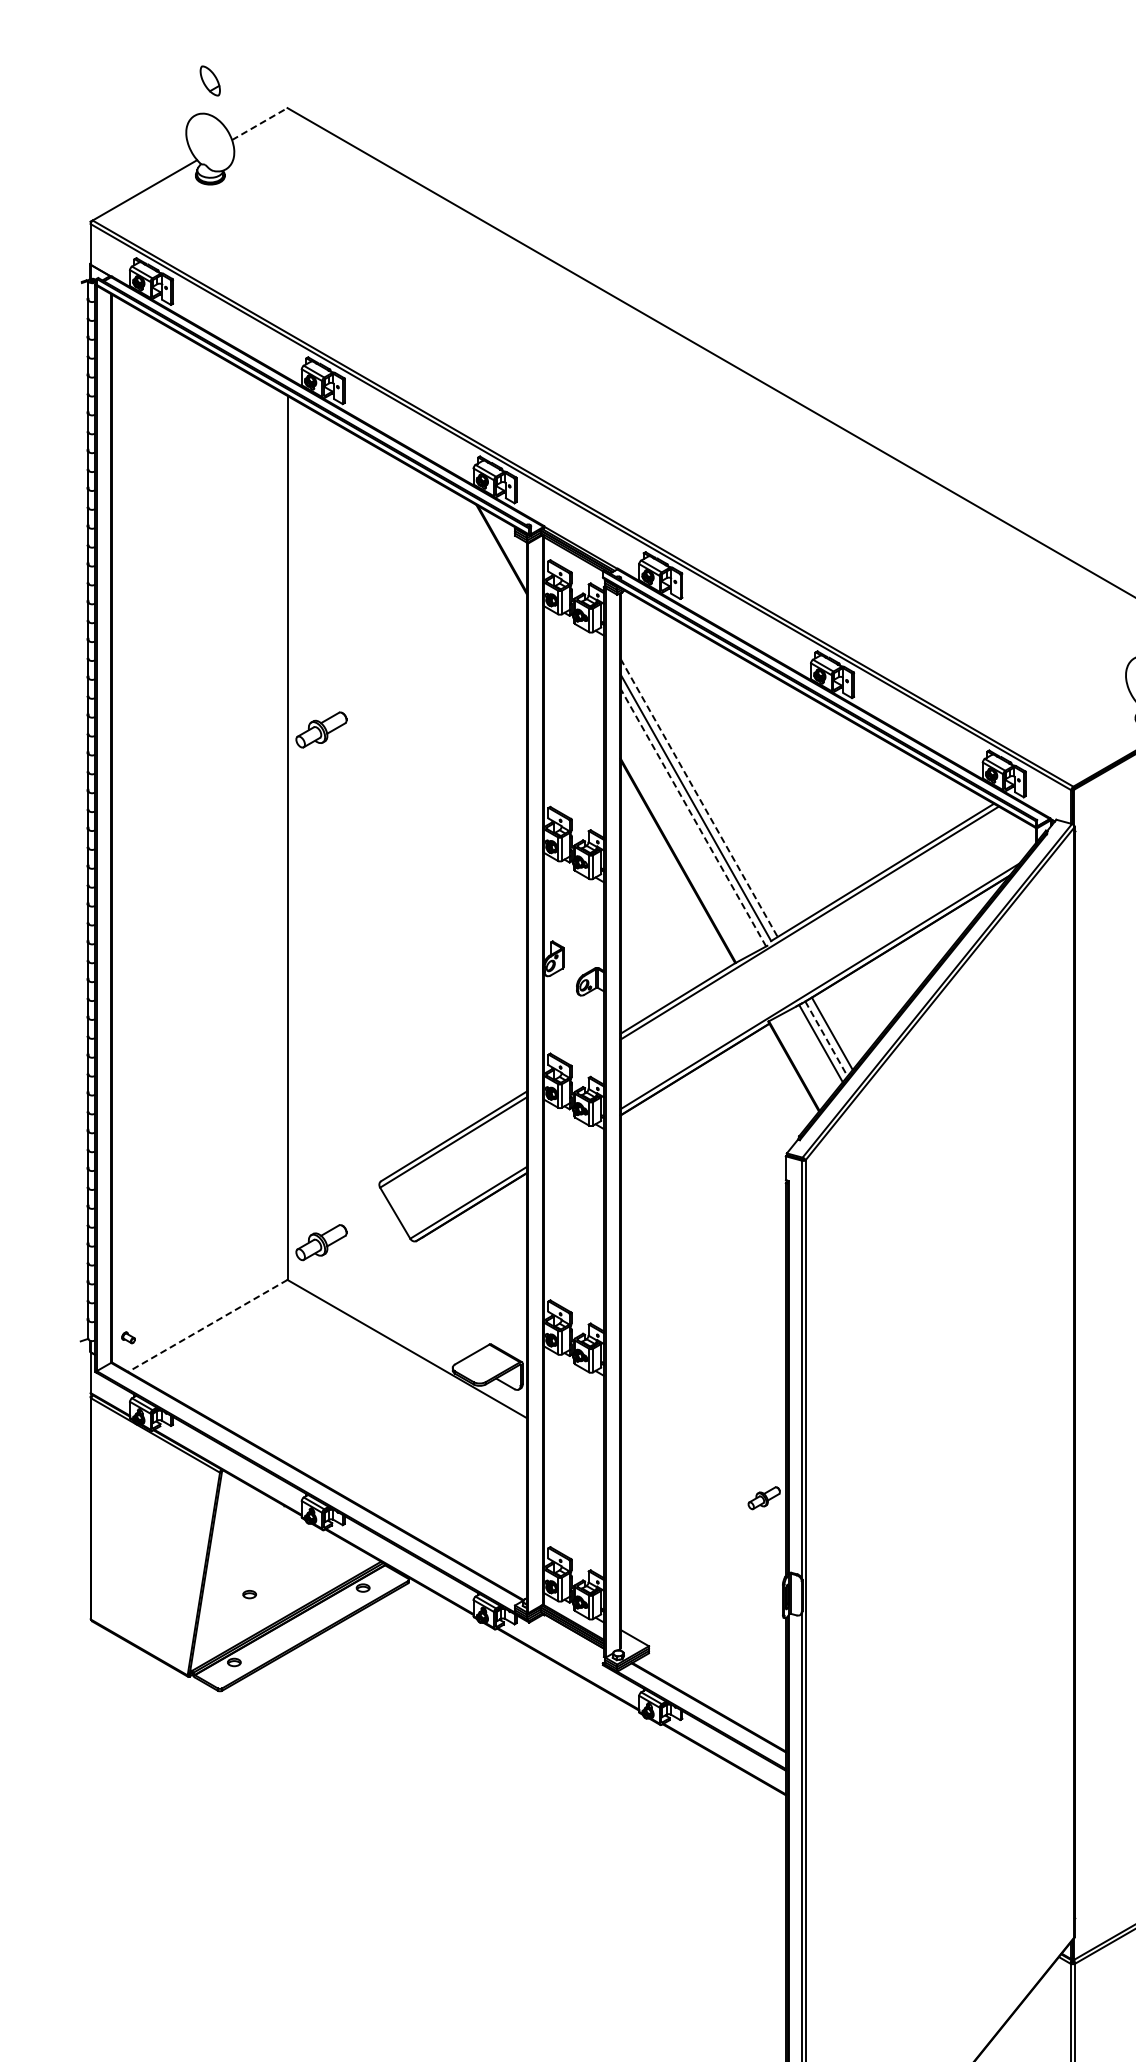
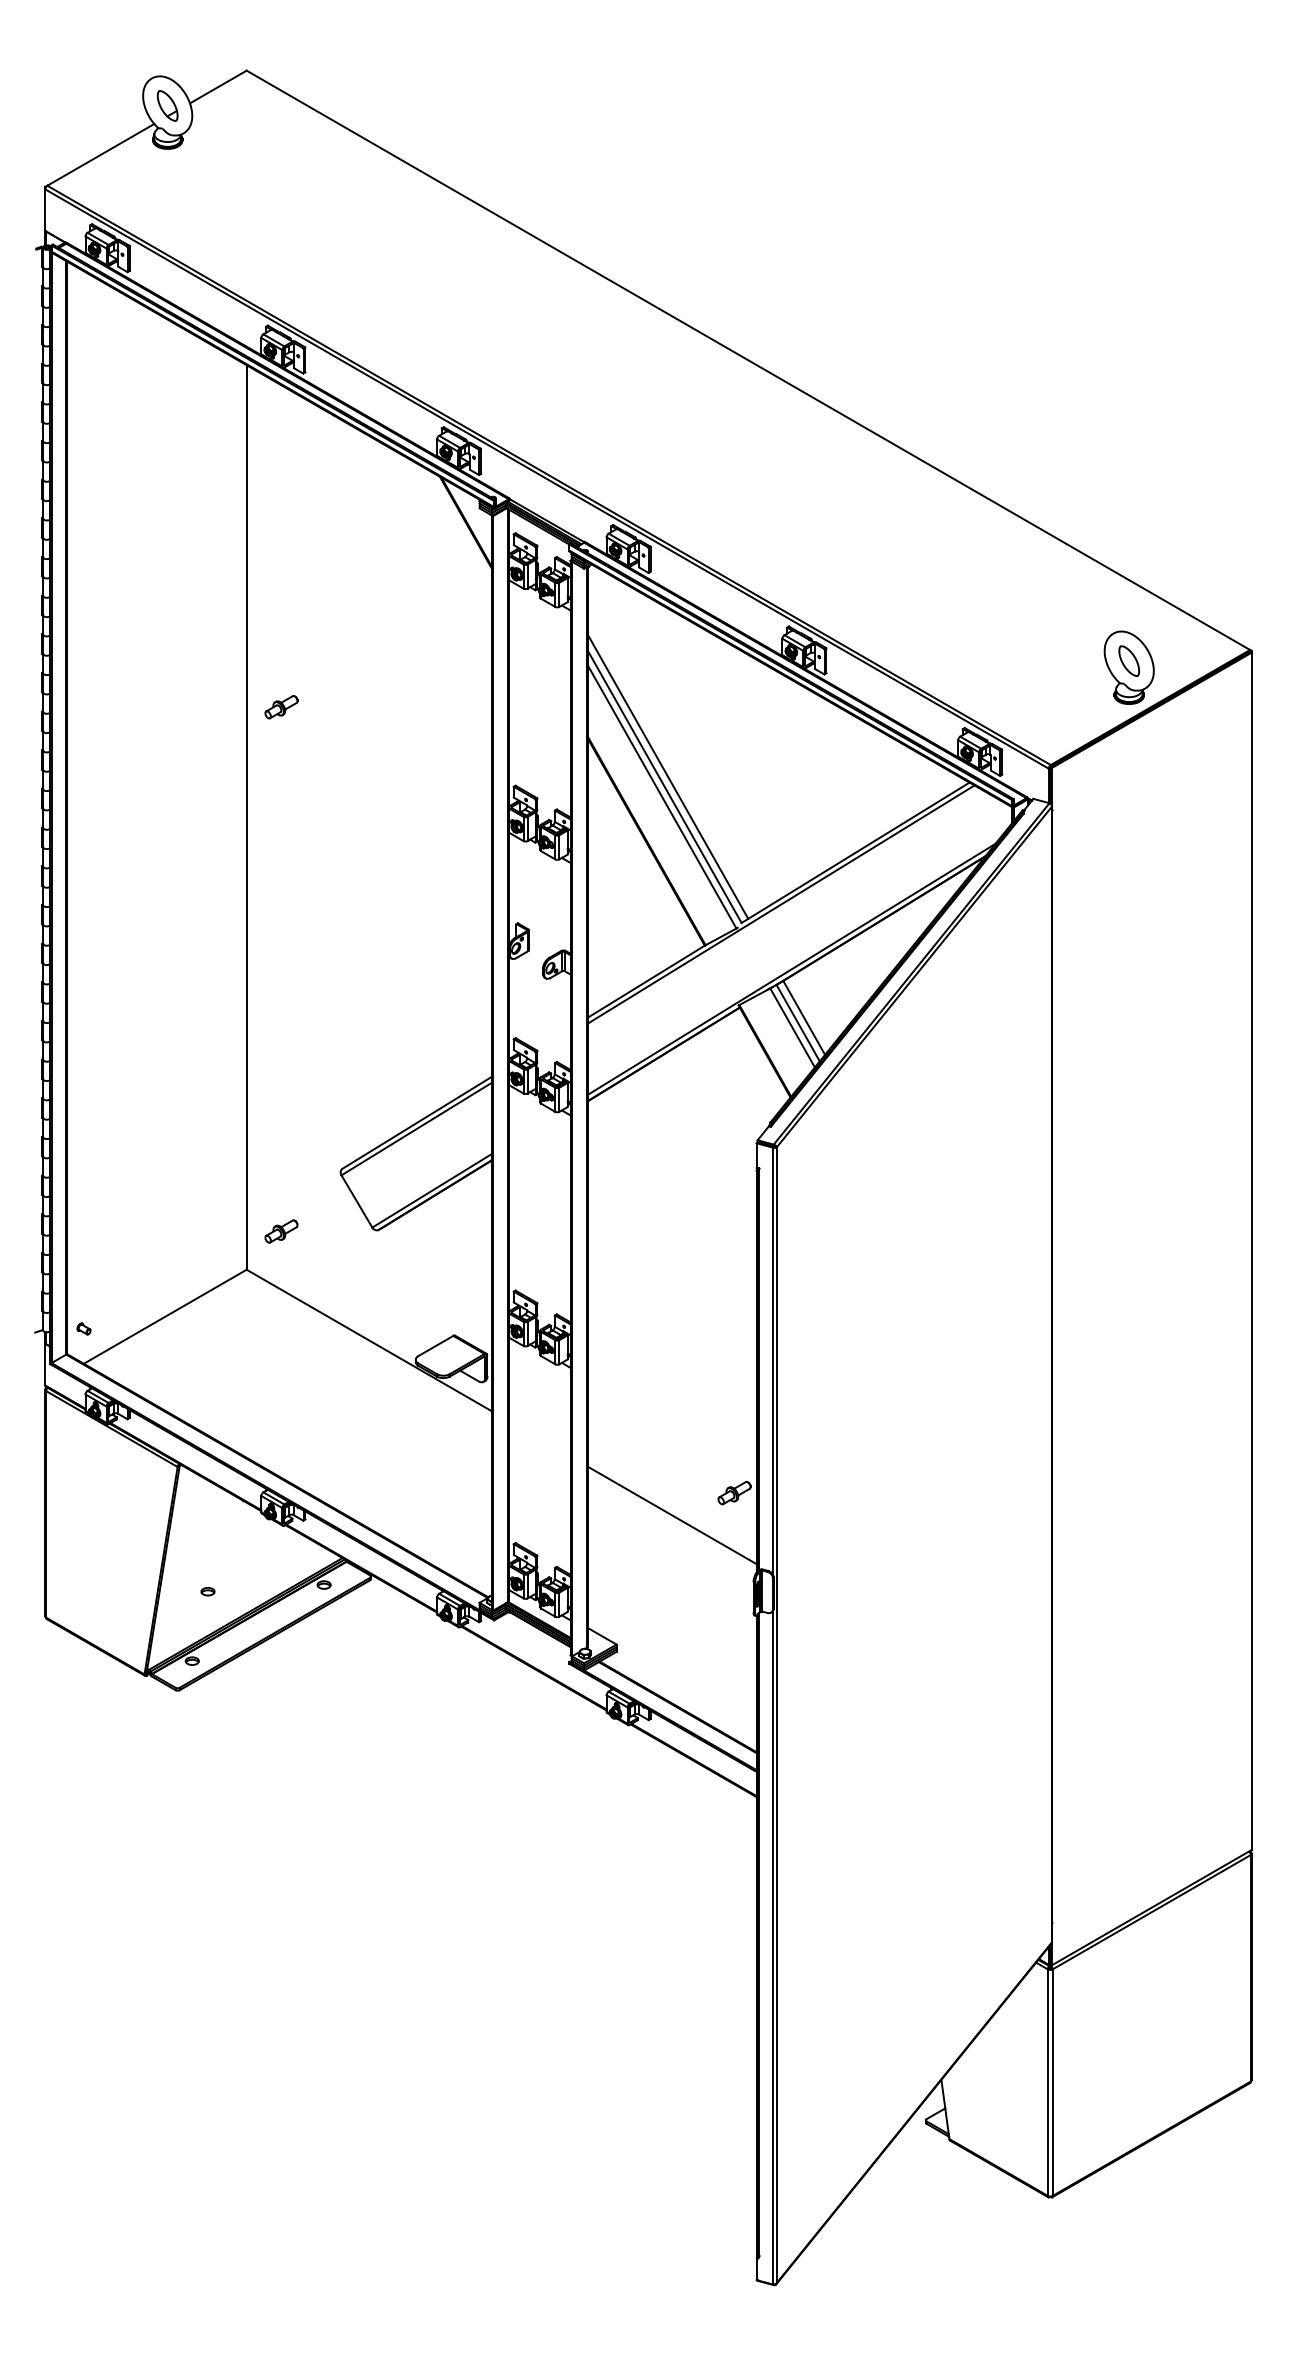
part: (210, 80) -> (167, 105), moved
line: (259, 124) -> (218, 87), dashed -> solid
part: (321, 730) -> (281, 707), size x0.62
line: (699, 798) -> (668, 777), dashed -> solid
line: (692, 817) -> (661, 796), dashed -> solid
line: (826, 1039) -> (798, 1023), dashed -> solid
part: (321, 1242) -> (281, 1231), size x0.62
line: (207, 1326) -> (164, 1317), dashed -> solid
line: (702, 1520) -> (671, 1515), added

